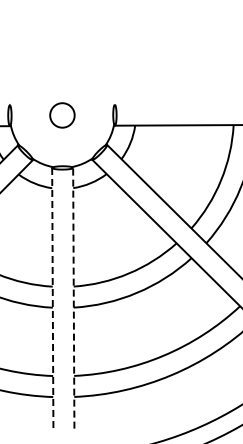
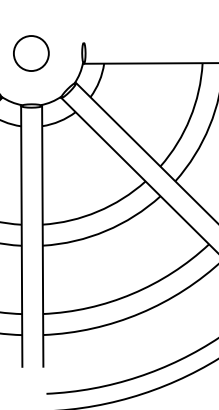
circle: (62, 115) -> (31, 53), size x1.43
line: (73, 297) -> (42, 235), dashed -> solid
line: (52, 298) -> (21, 236), dashed -> solid

